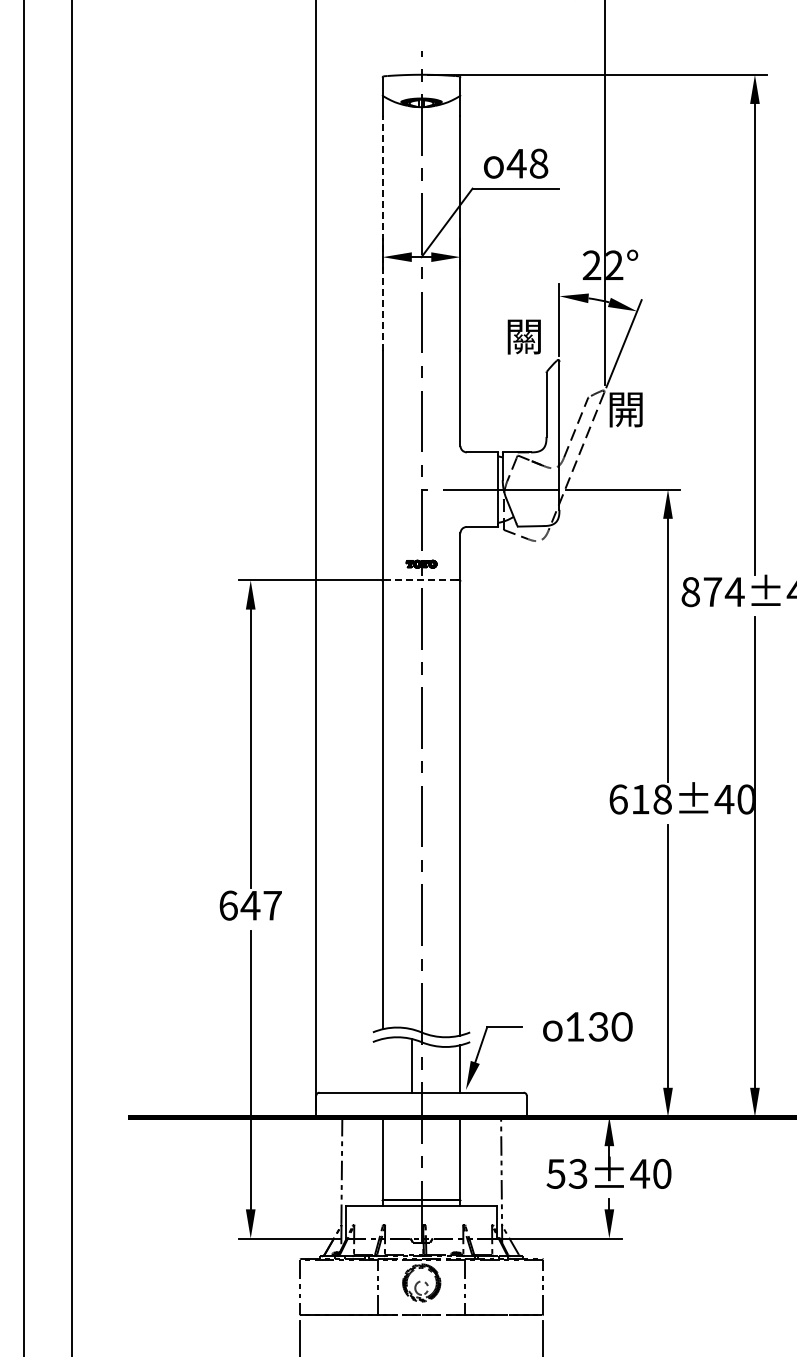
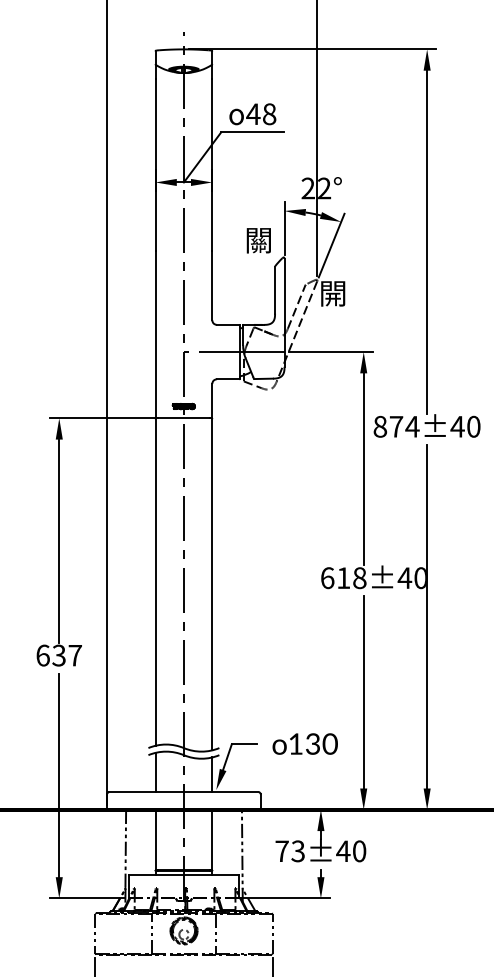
line: (382, 232) -> (155, 164), dashed -> solid
line: (421, 580) -> (183, 418), dashed -> solid
text: (250, 905) -> (59, 655), 647 -> 637
line: (411, 1065) -> (155, 772), moved
text: (555, 1173) -> (281, 851), 53±40 -> 73±40

